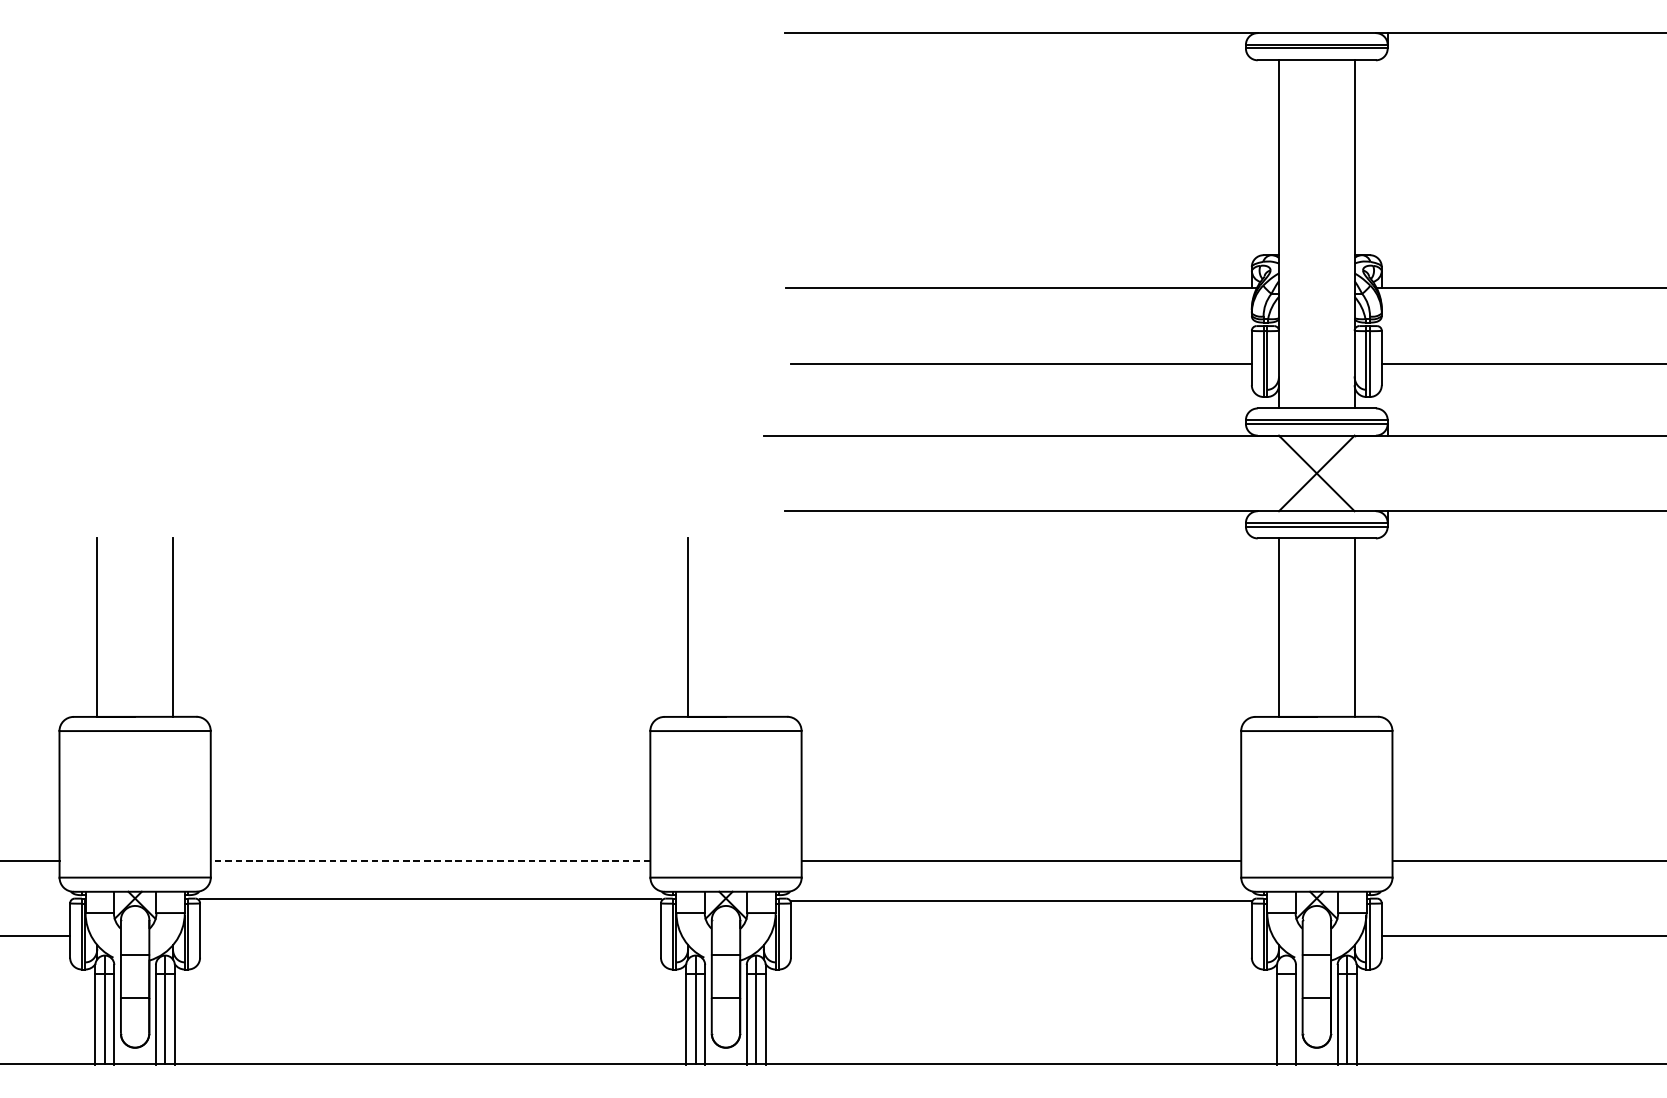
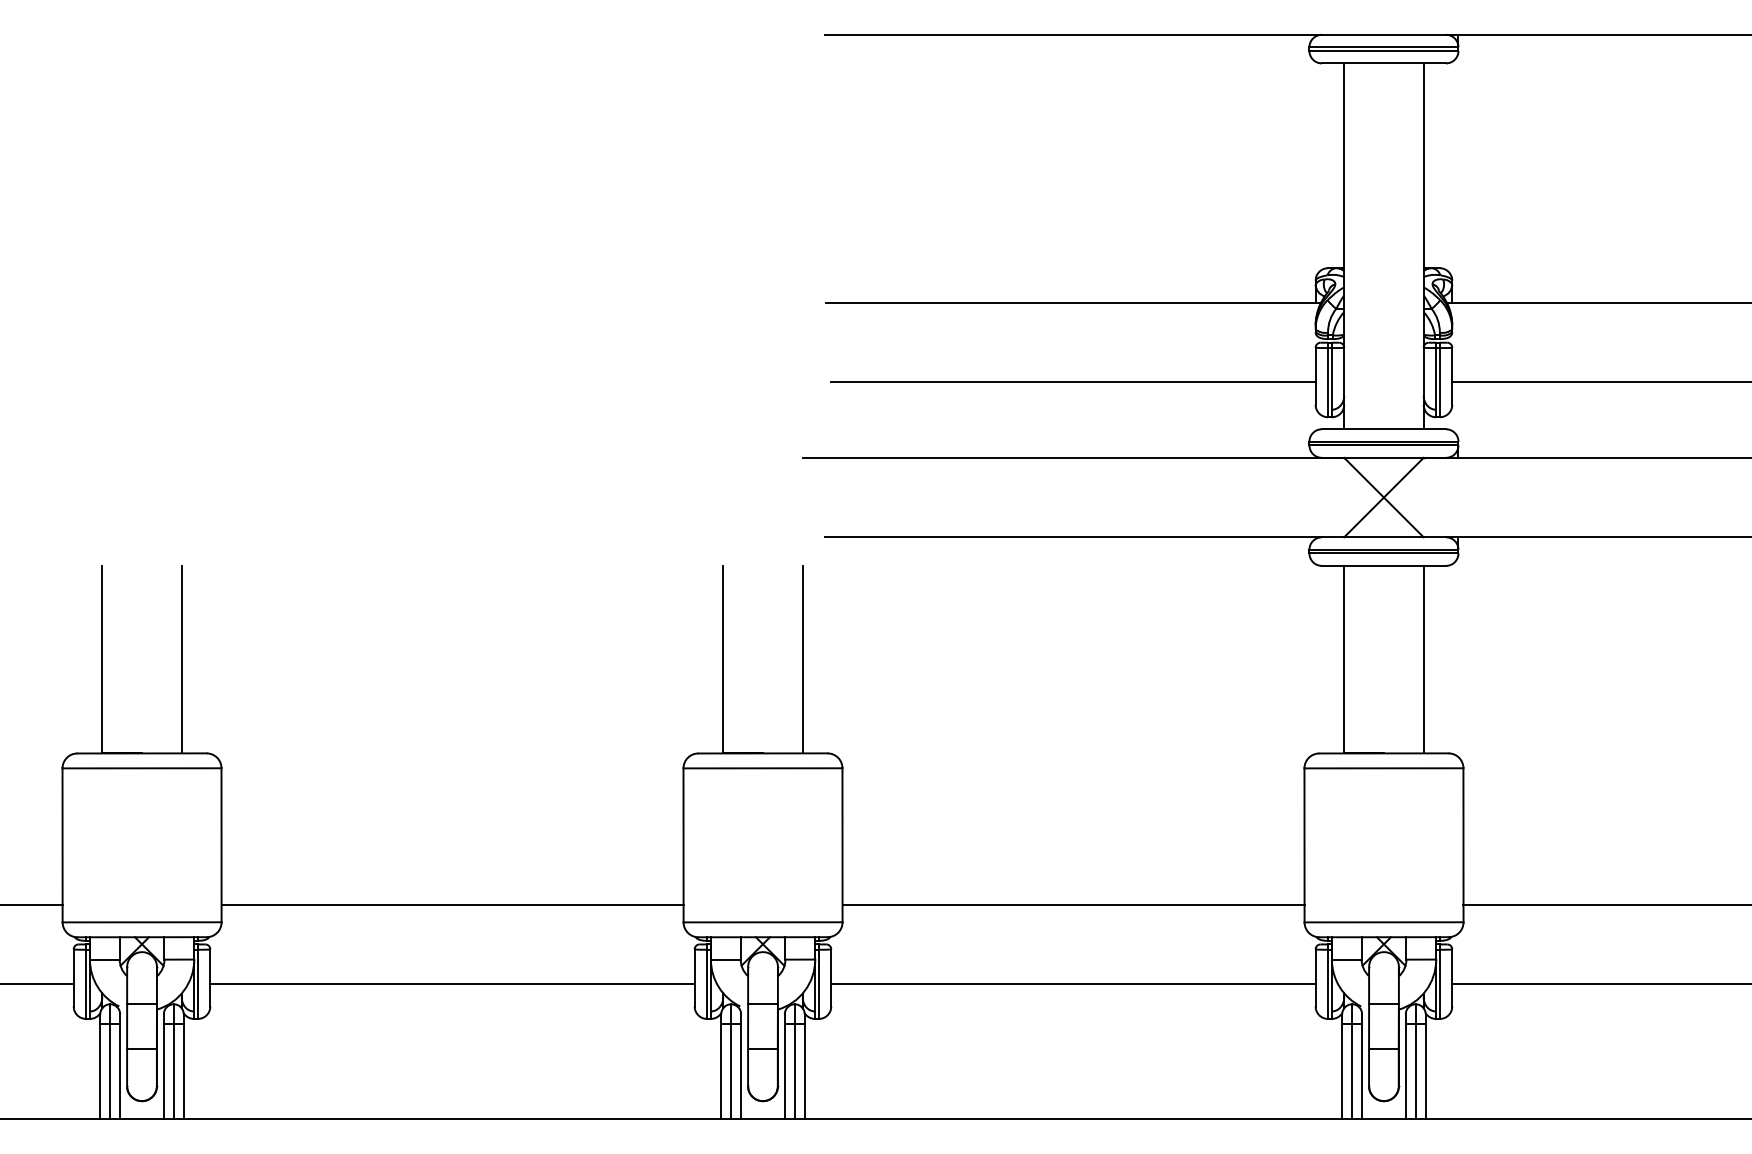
line: (763, 627) -> (802, 659), added
line: (430, 860) -> (452, 904), dashed -> solid
line: (430, 899) -> (452, 984), moved
line: (1021, 901) -> (1073, 984), moved
line: (1286, 1010) -> (1352, 1061), added

